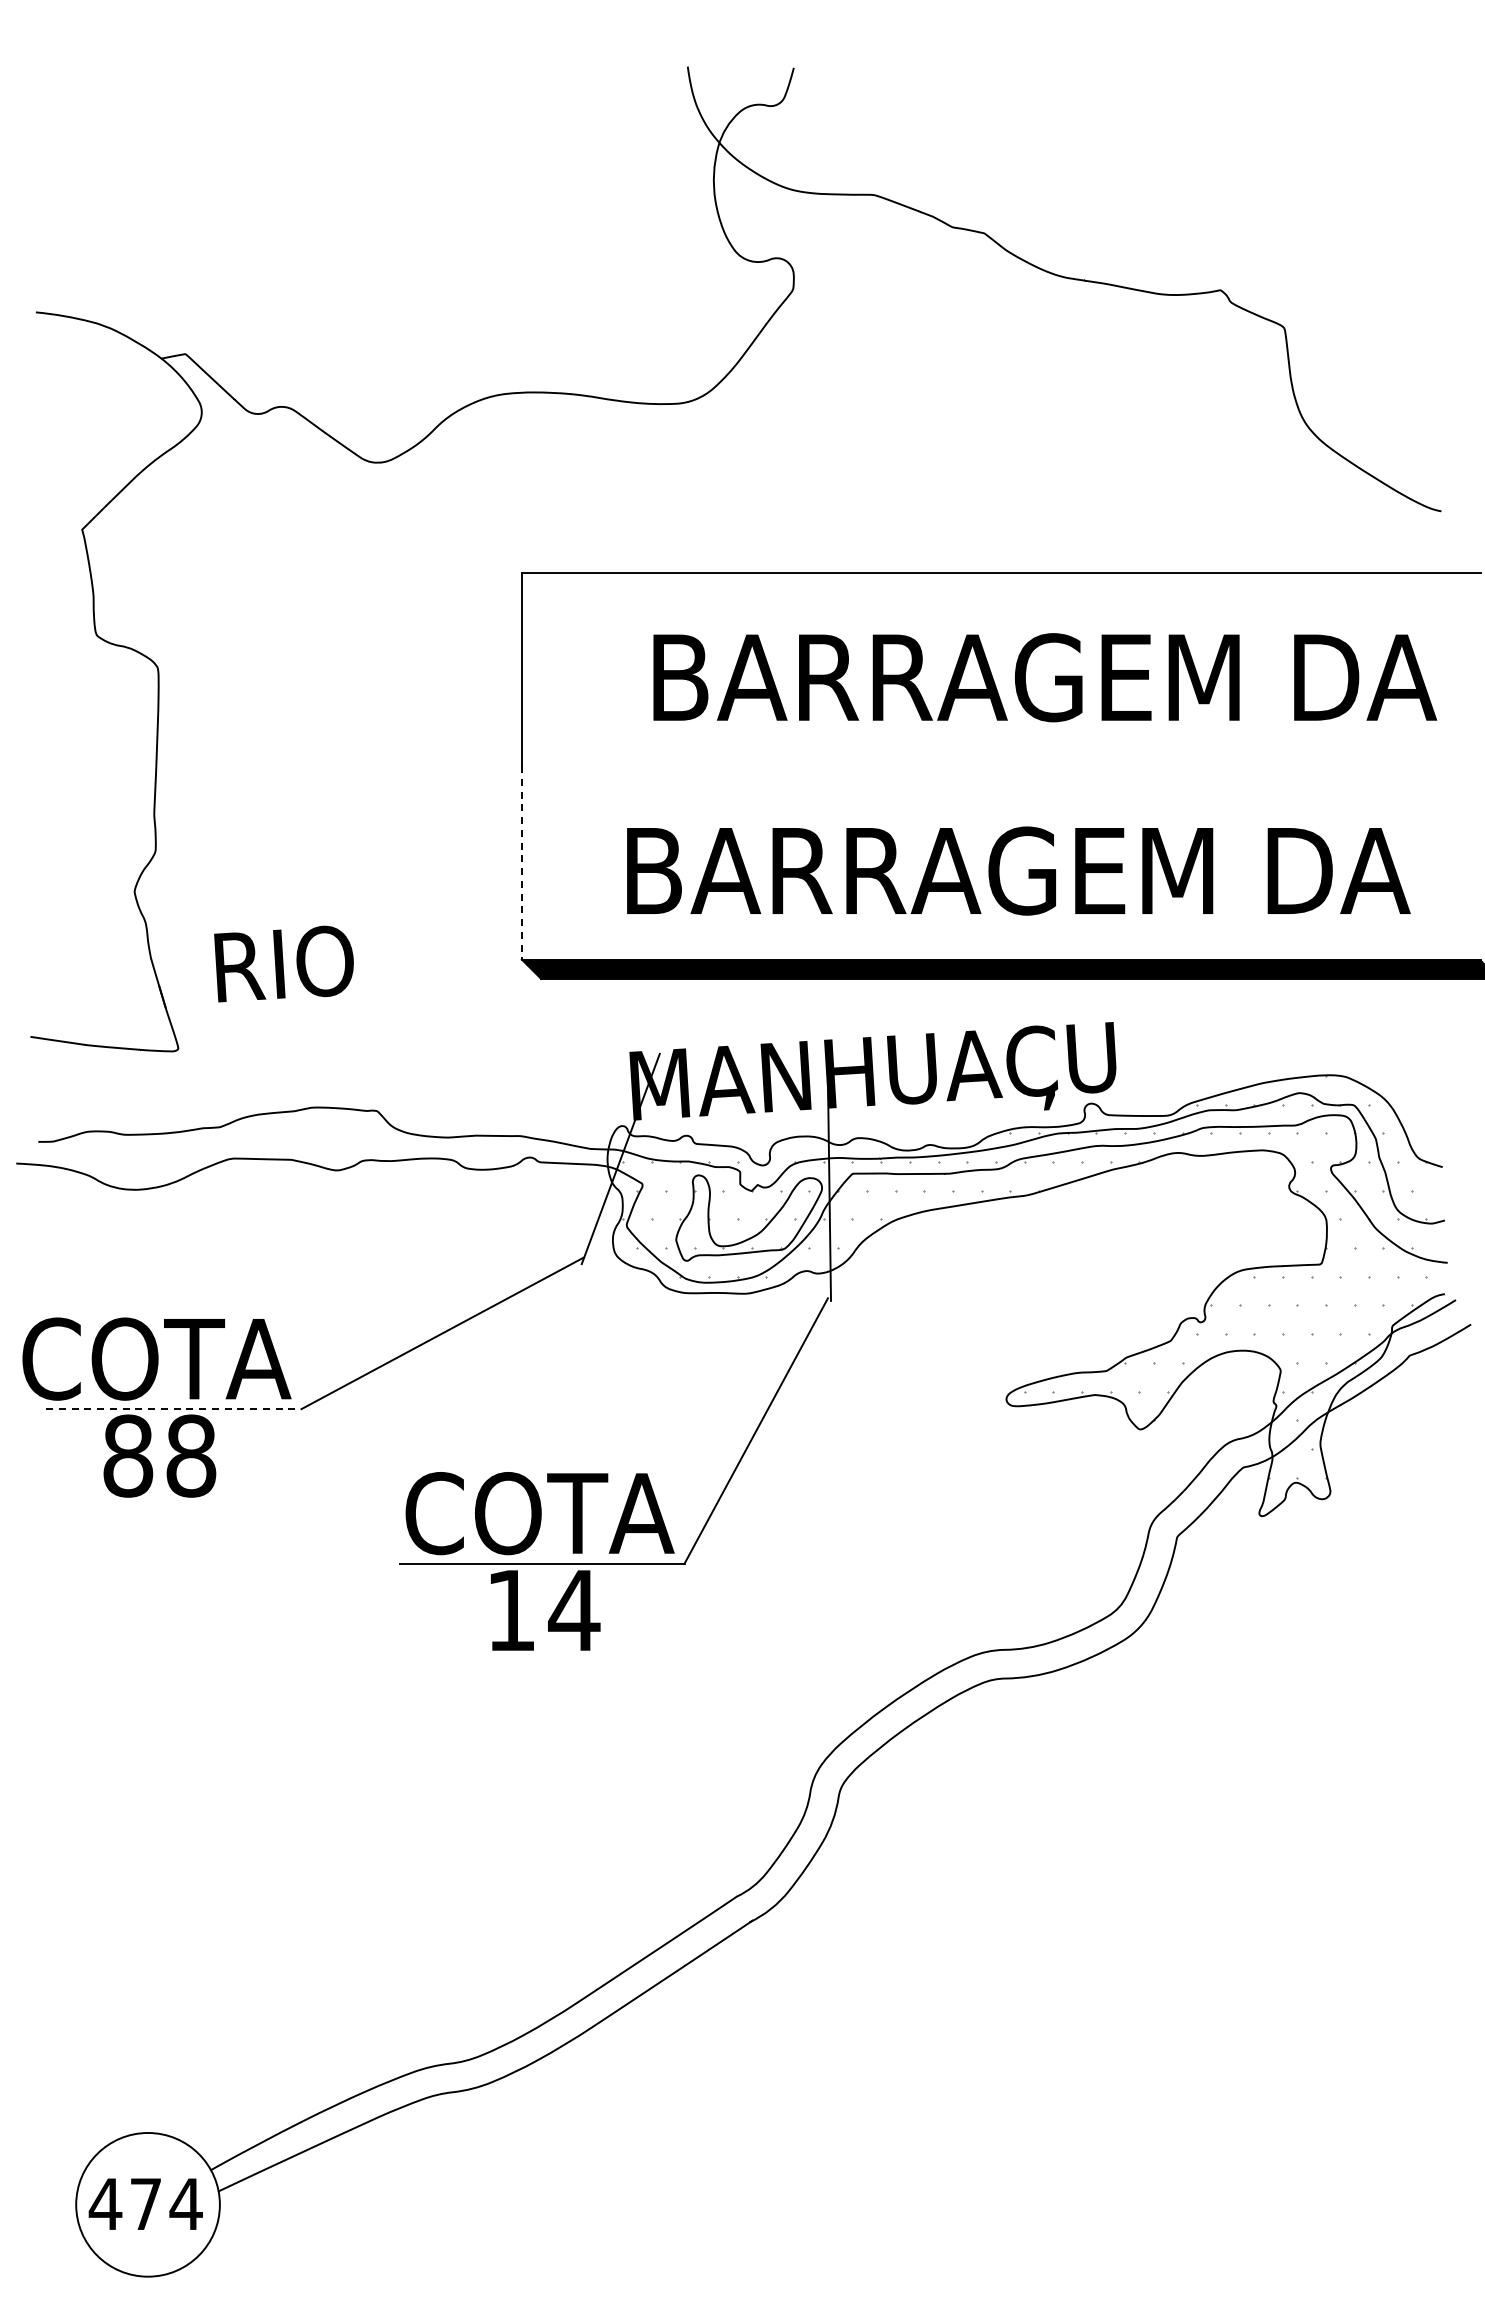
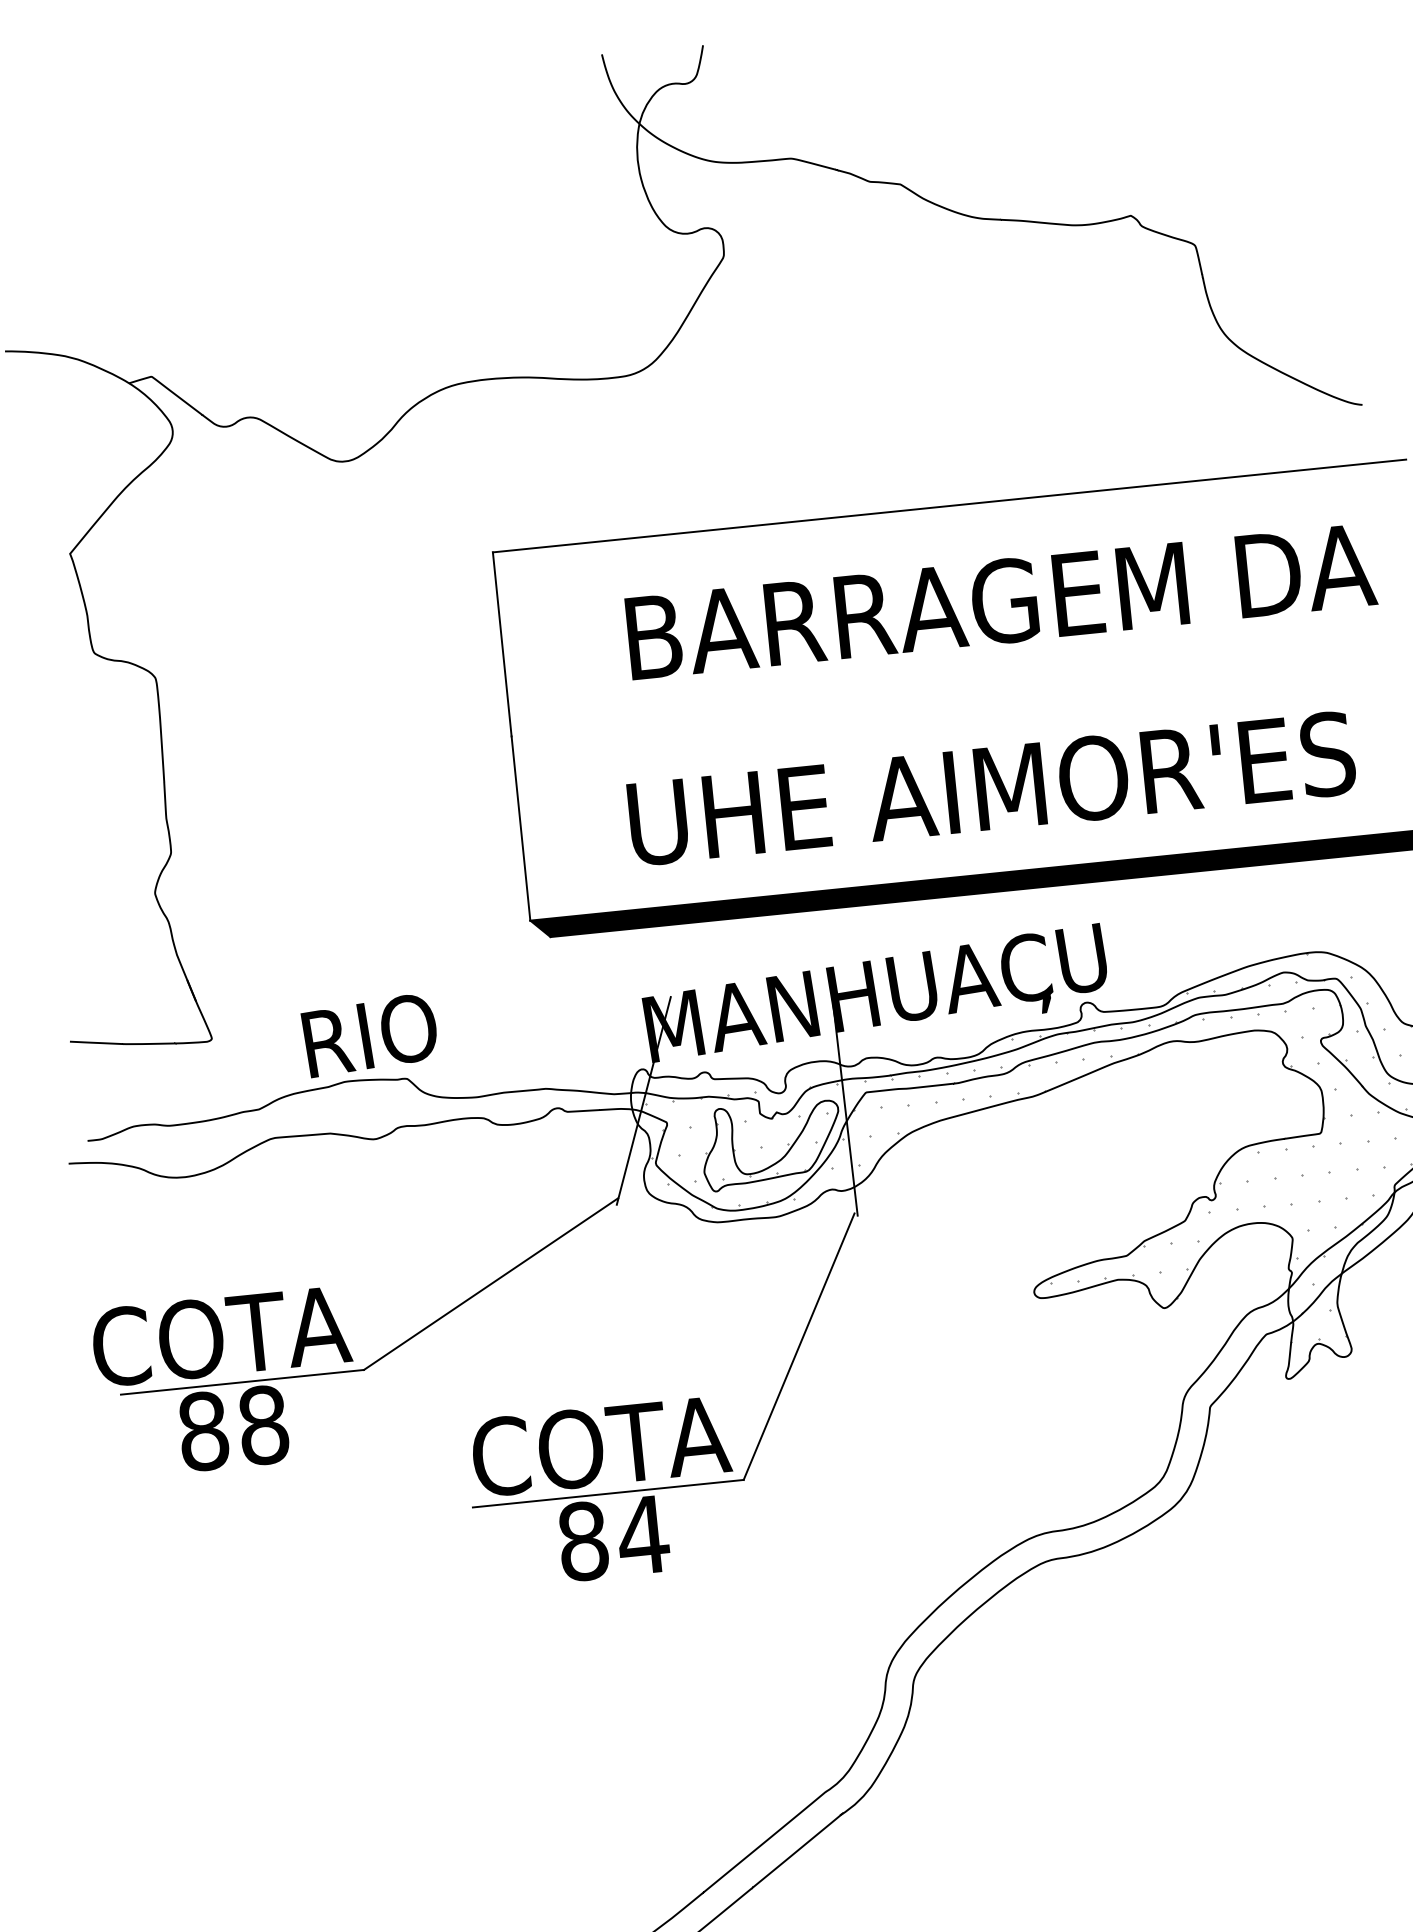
line: (521, 862) -> (520, 828), dashed -> solid
text: (1018, 870) -> (994, 787), BARRAGEM DA -> UHE AIMOR'ES
text: (283, 963) -> (369, 1034), moved
line: (173, 1409) -> (242, 1382), dashed -> solid
text: (511, 1610) -> (583, 1541), 14 -> 84

